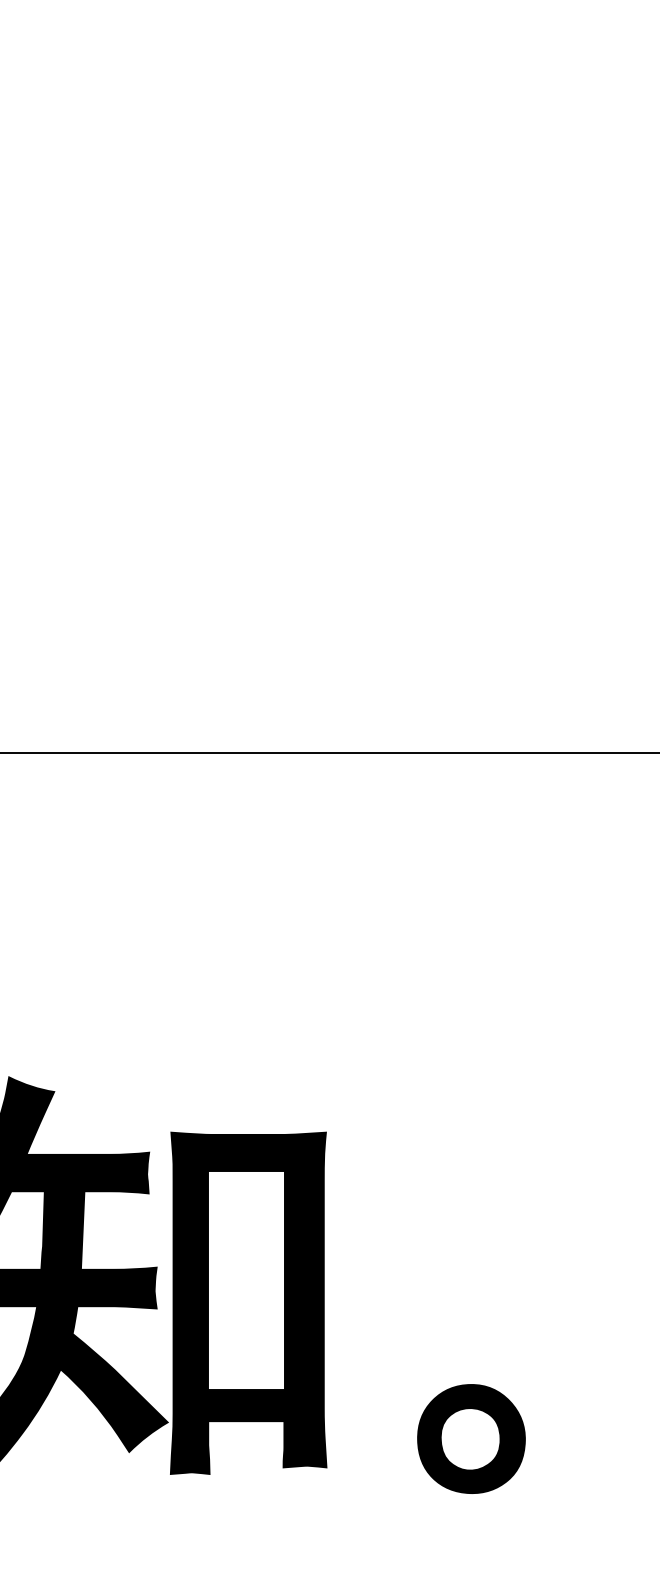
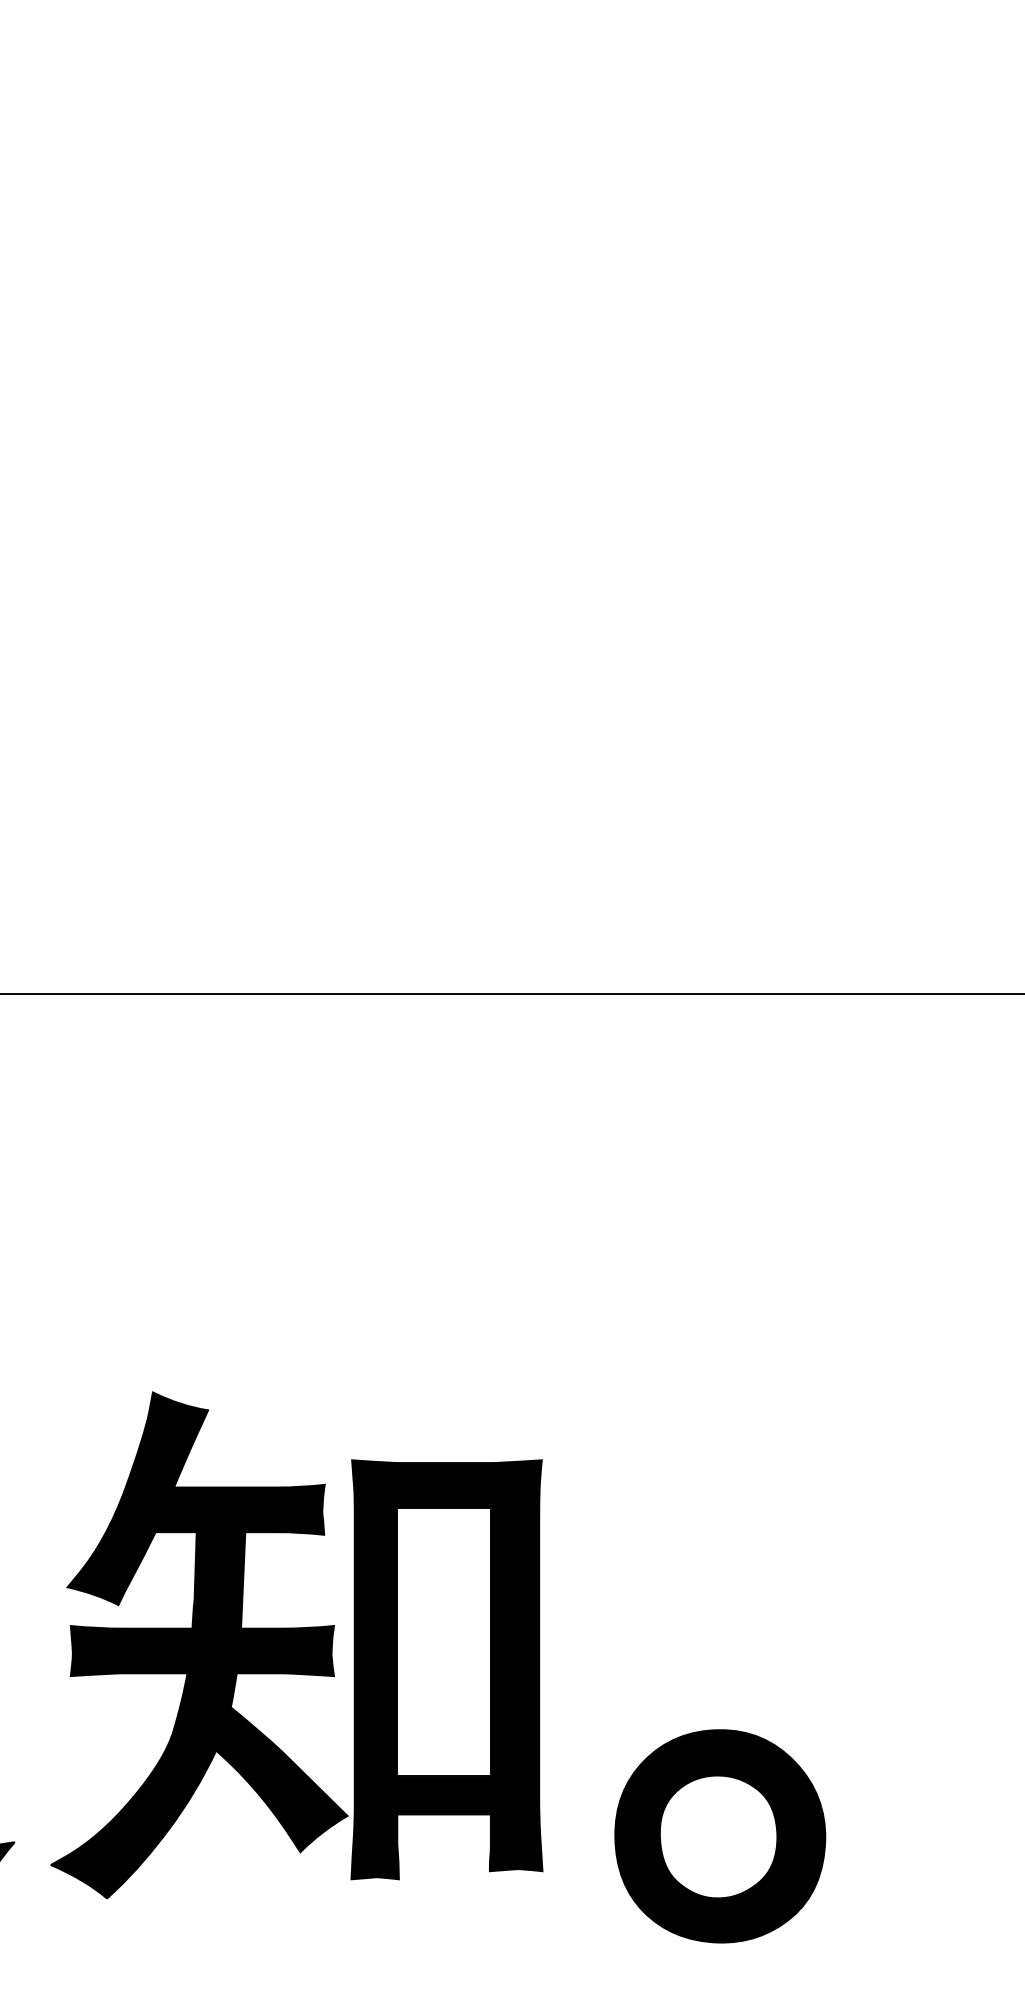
part: (471, 1439) -> (720, 1836), size x1.6

